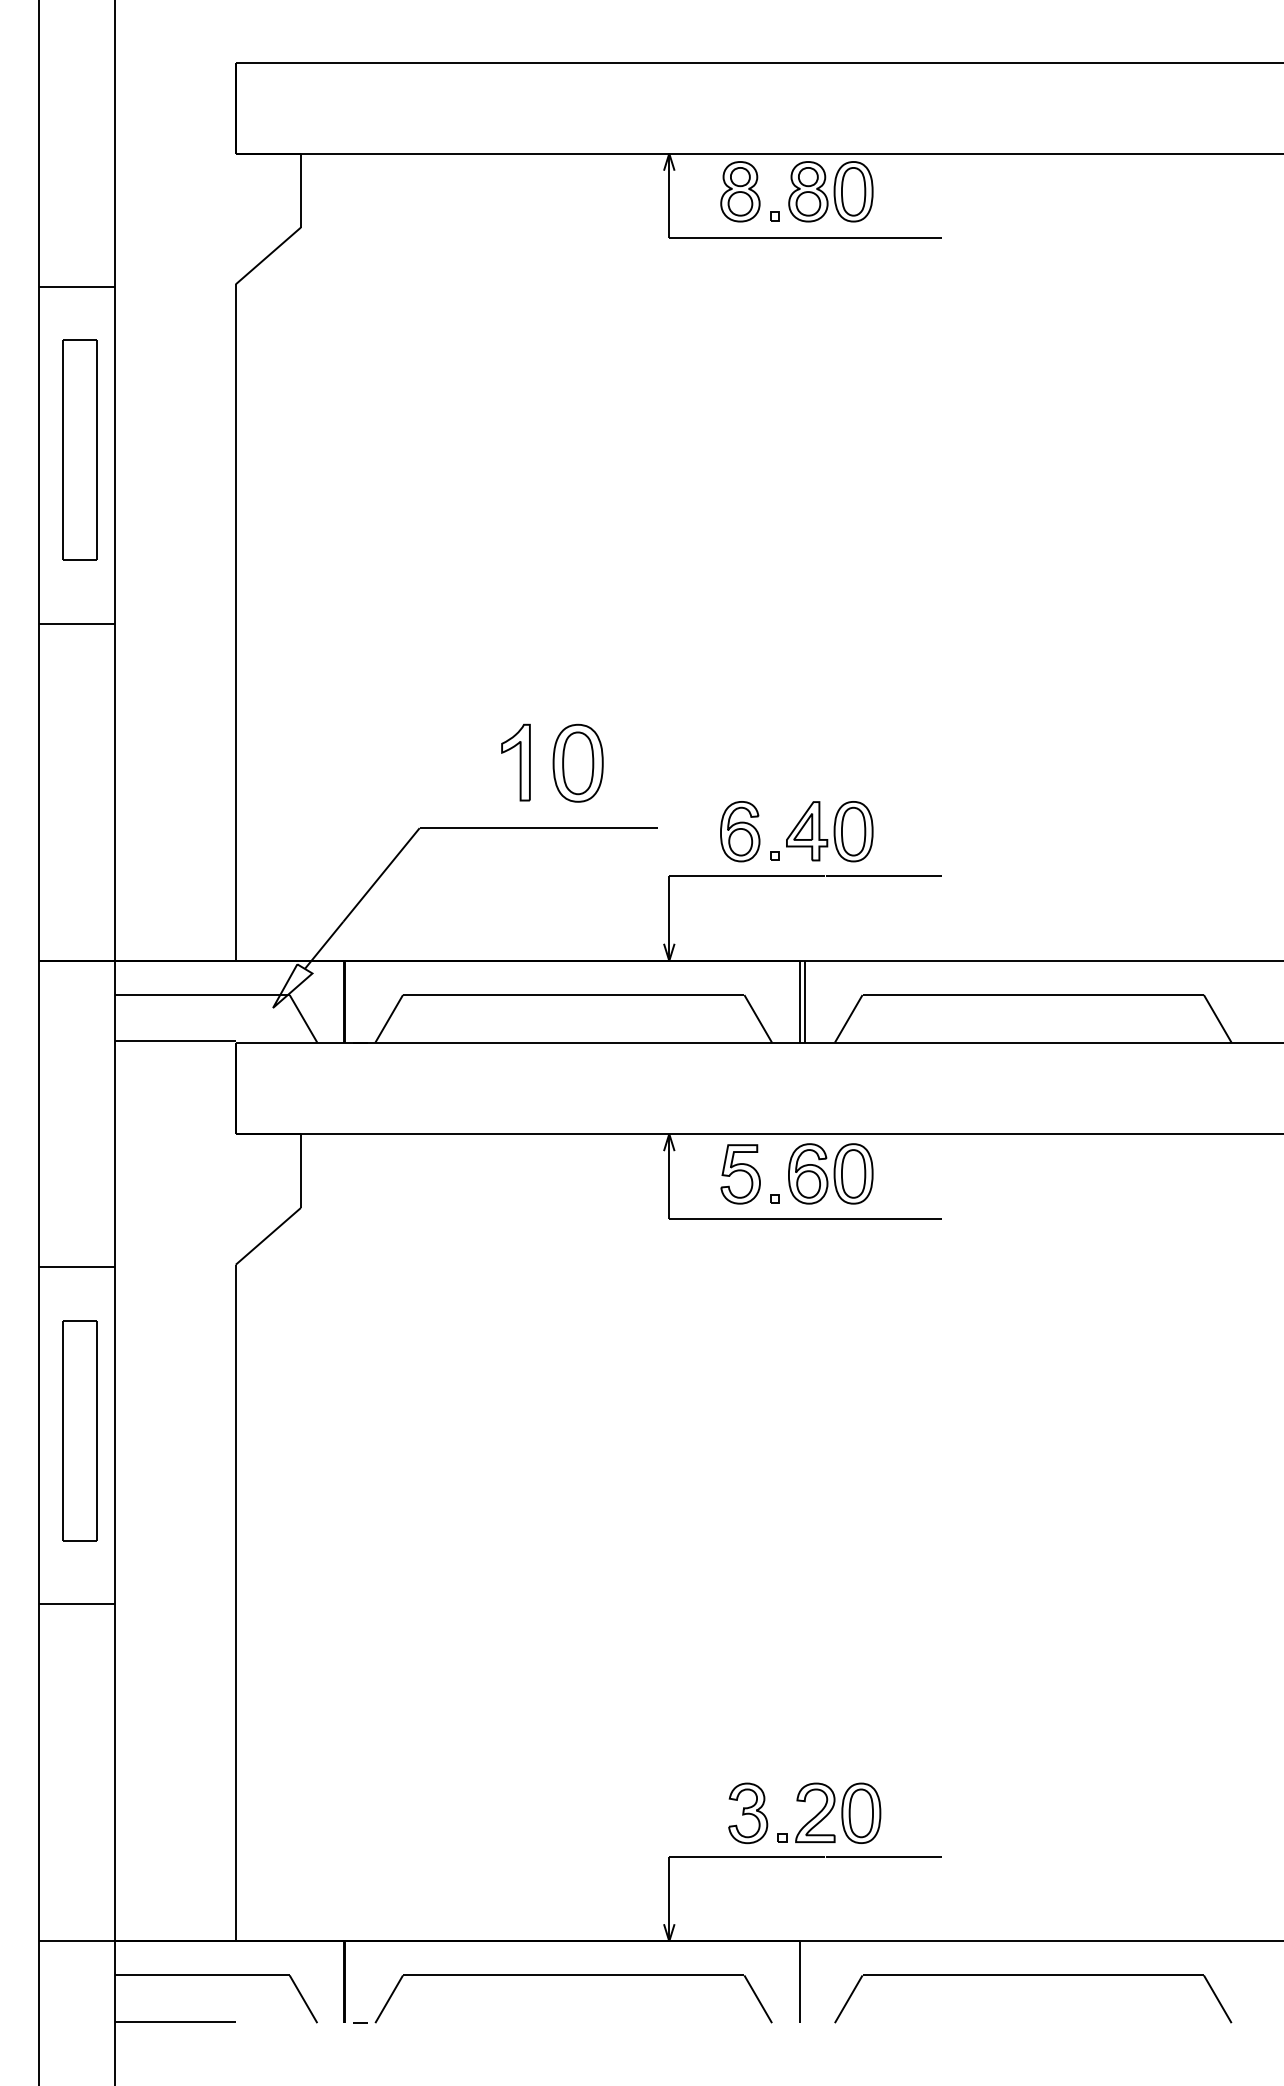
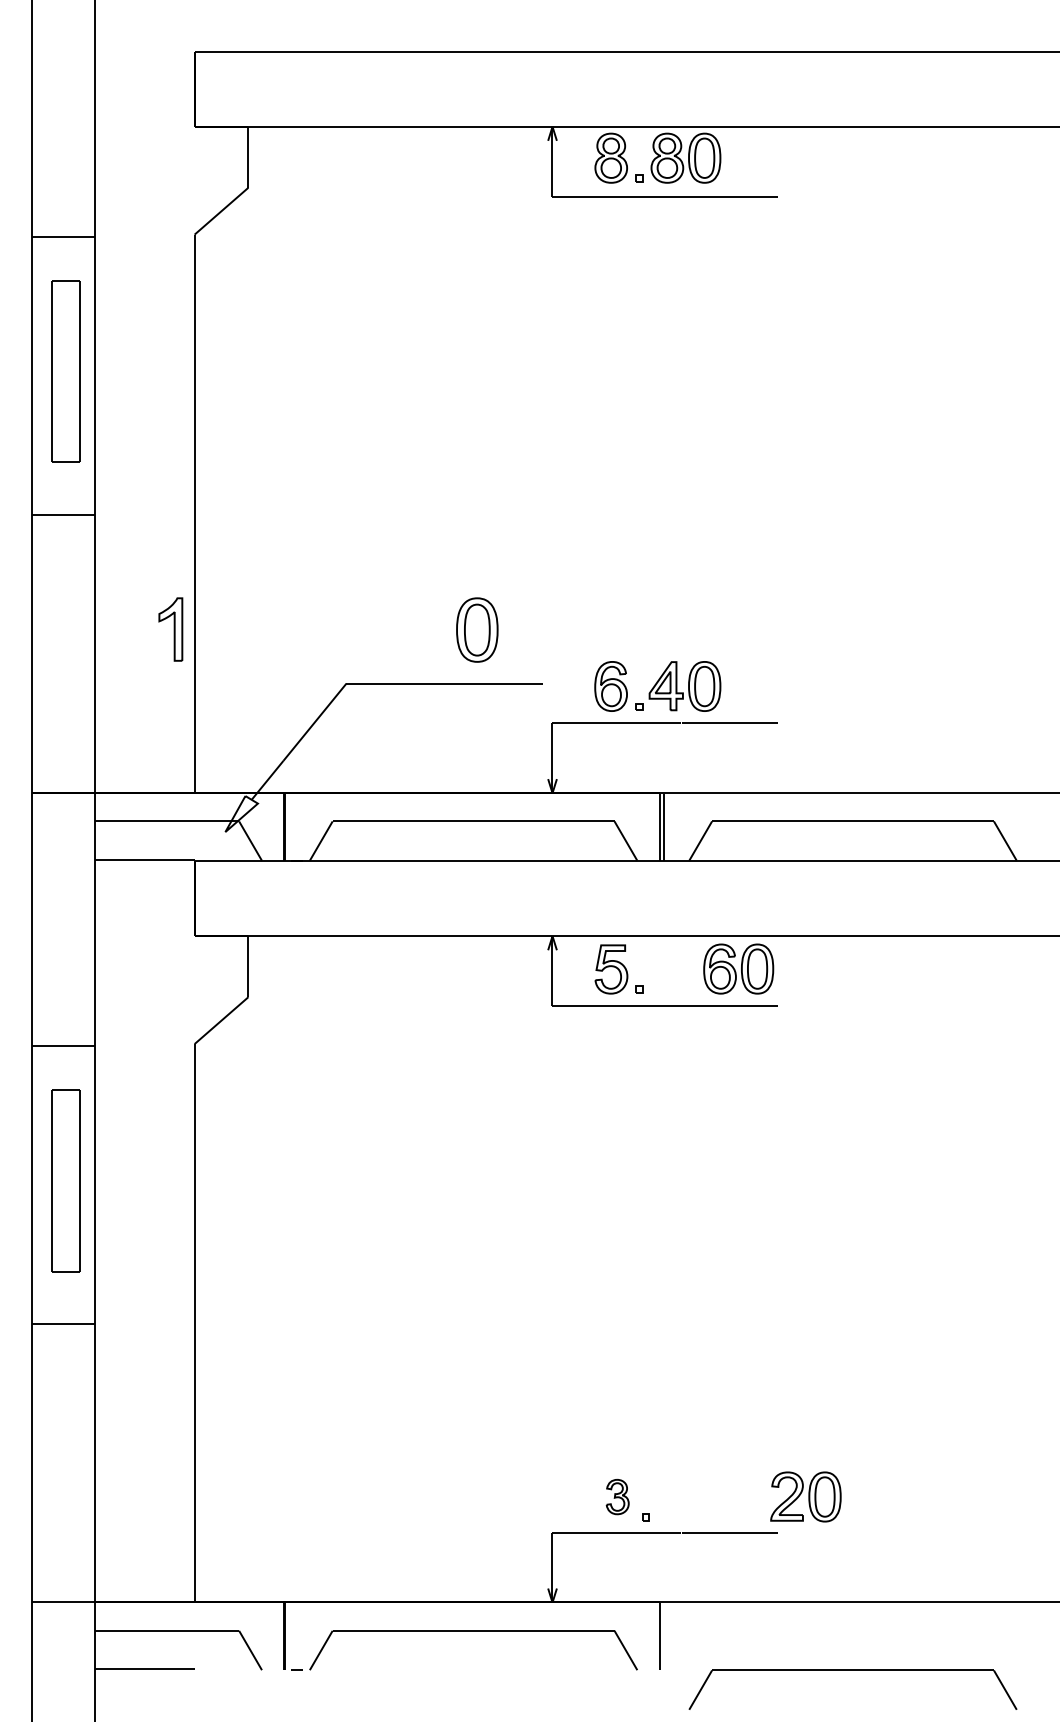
part: (515, 762) -> (170, 629), moved
part: (830, 1173) -> (738, 968), moved
part: (838, 1812) -> (806, 1496), moved
part: (748, 1813) -> (617, 1497), size x0.7
part: (1033, 1975) -> (853, 1670), moved

